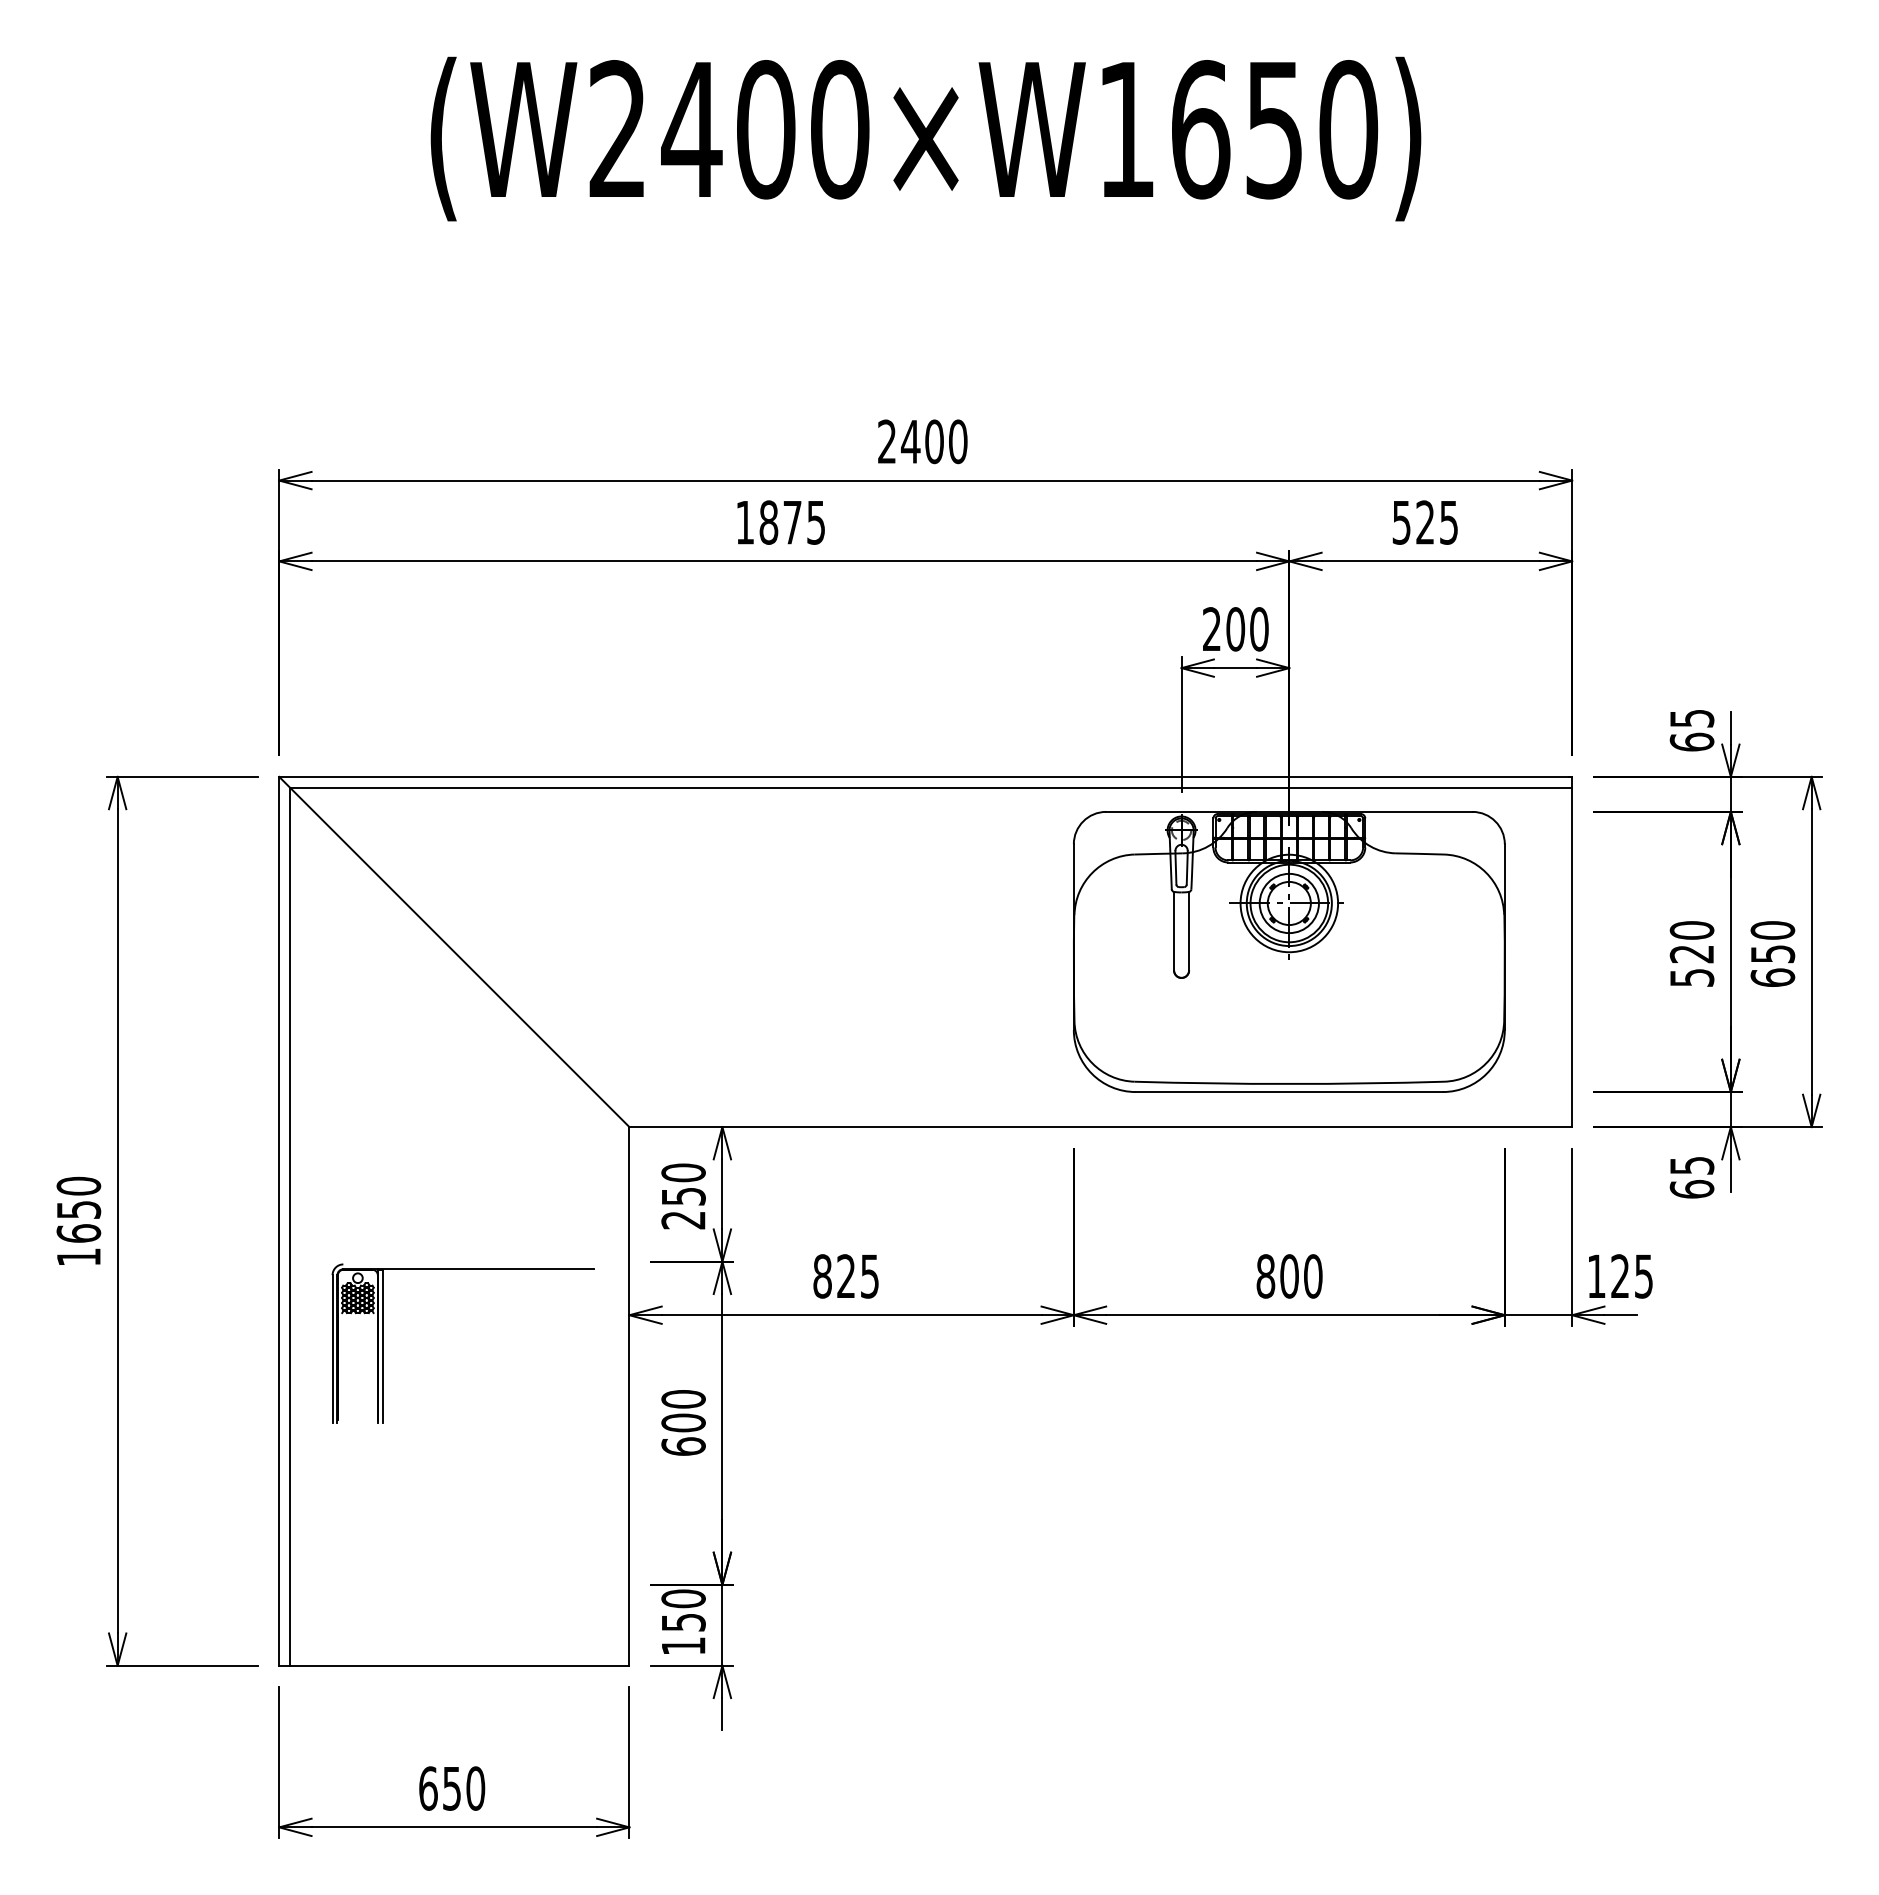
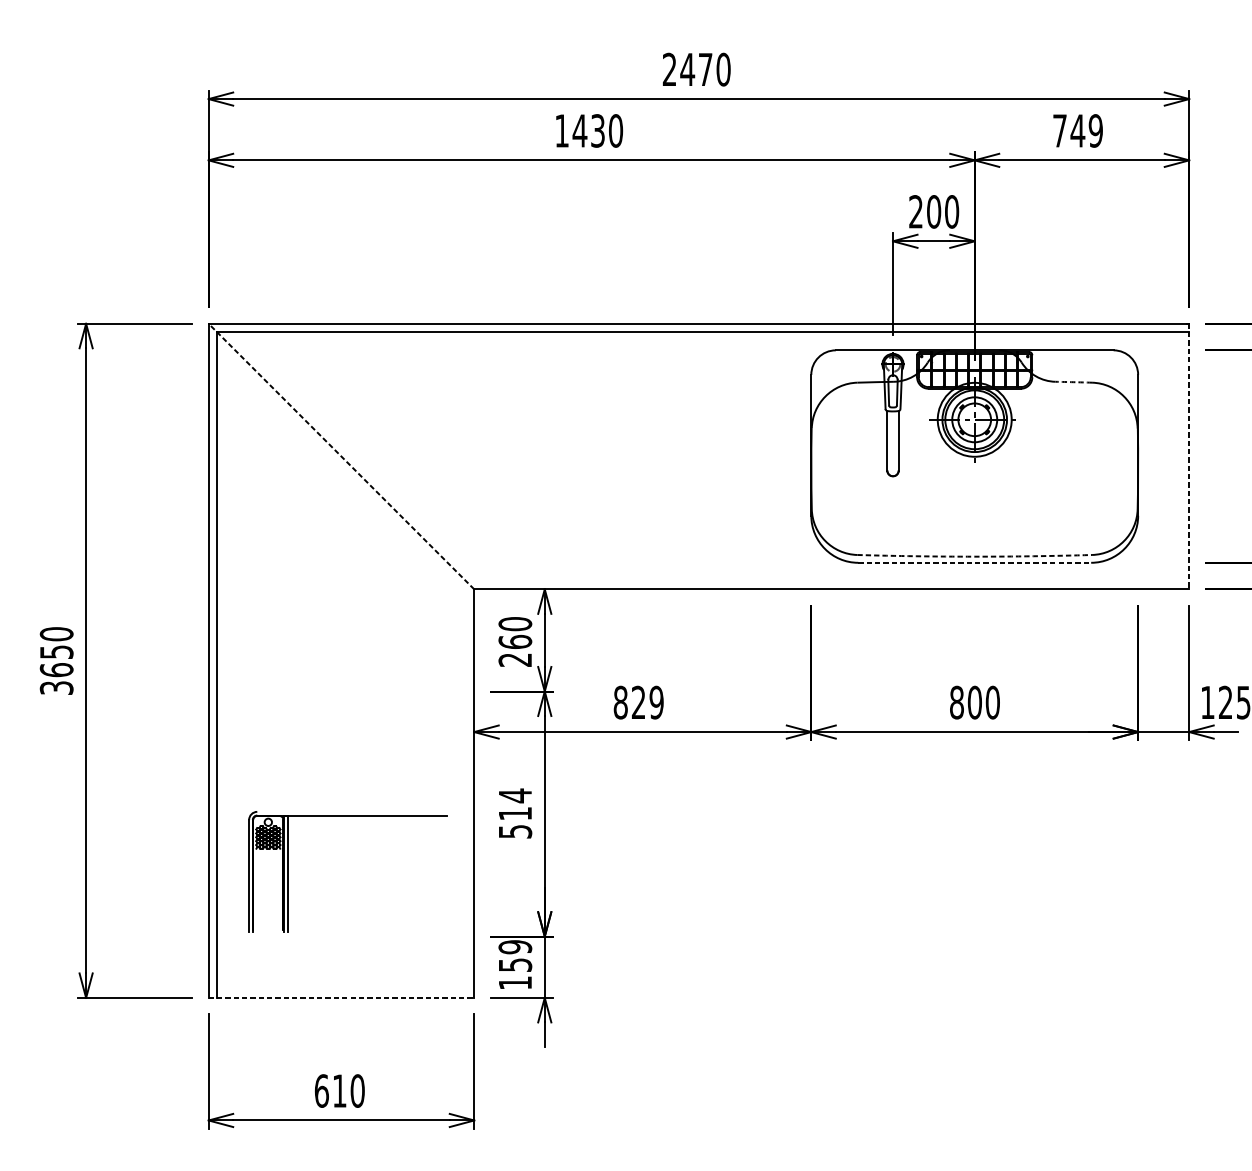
text: (934, 441) -> (705, 69), 2400 -> 2470
text: (792, 522) -> (597, 130), 1875 -> 1430
text: (1425, 522) -> (1078, 130), 525 -> 749
arc: (1419, 853) -> (1073, 381), solid -> dashed
line: (454, 951) -> (341, 456), solid -> dashed
line: (1572, 952) -> (1189, 456), solid -> dashed
arc: (1289, 1083) -> (974, 556), solid -> dashed
line: (1289, 1092) -> (974, 563), solid -> dashed
text: (683, 1196) -> (515, 642), 250 -> 260
text: (78, 1257) -> (56, 688), 1650 -> 3650
part: (462, 1269) -> (347, 815), moved
text: (869, 1276) -> (656, 702), 825 -> 829
text: (683, 1422) -> (515, 813), 600 -> 514
text: (683, 1598) -> (515, 946), 150 -> 159
line: (454, 1665) -> (341, 997), solid -> dashed
text: (451, 1788) -> (339, 1091), 650 -> 610

